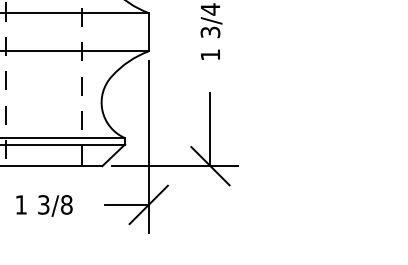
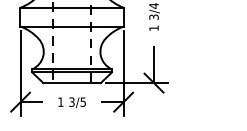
text: (67, 203) -> (83, 101), 3/8 -> 3/5

